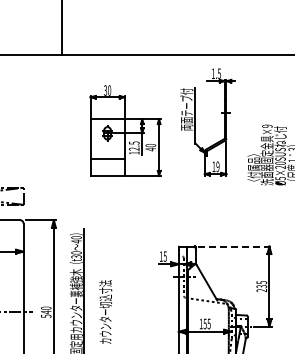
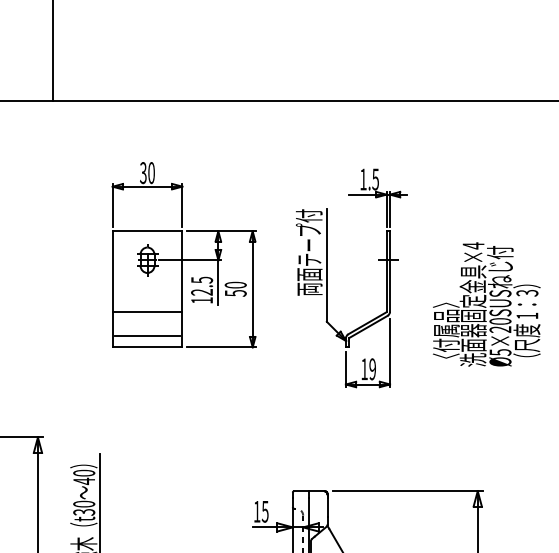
part: (195, 122) -> (326, 278), moved
text: (267, 126) -> (473, 246), ×9 -> ×4
text: (150, 149) -> (235, 293), 40 -> 50
line: (107, 170) -> (147, 336), added
line: (235, 246) -> (408, 491), dashed -> solid

